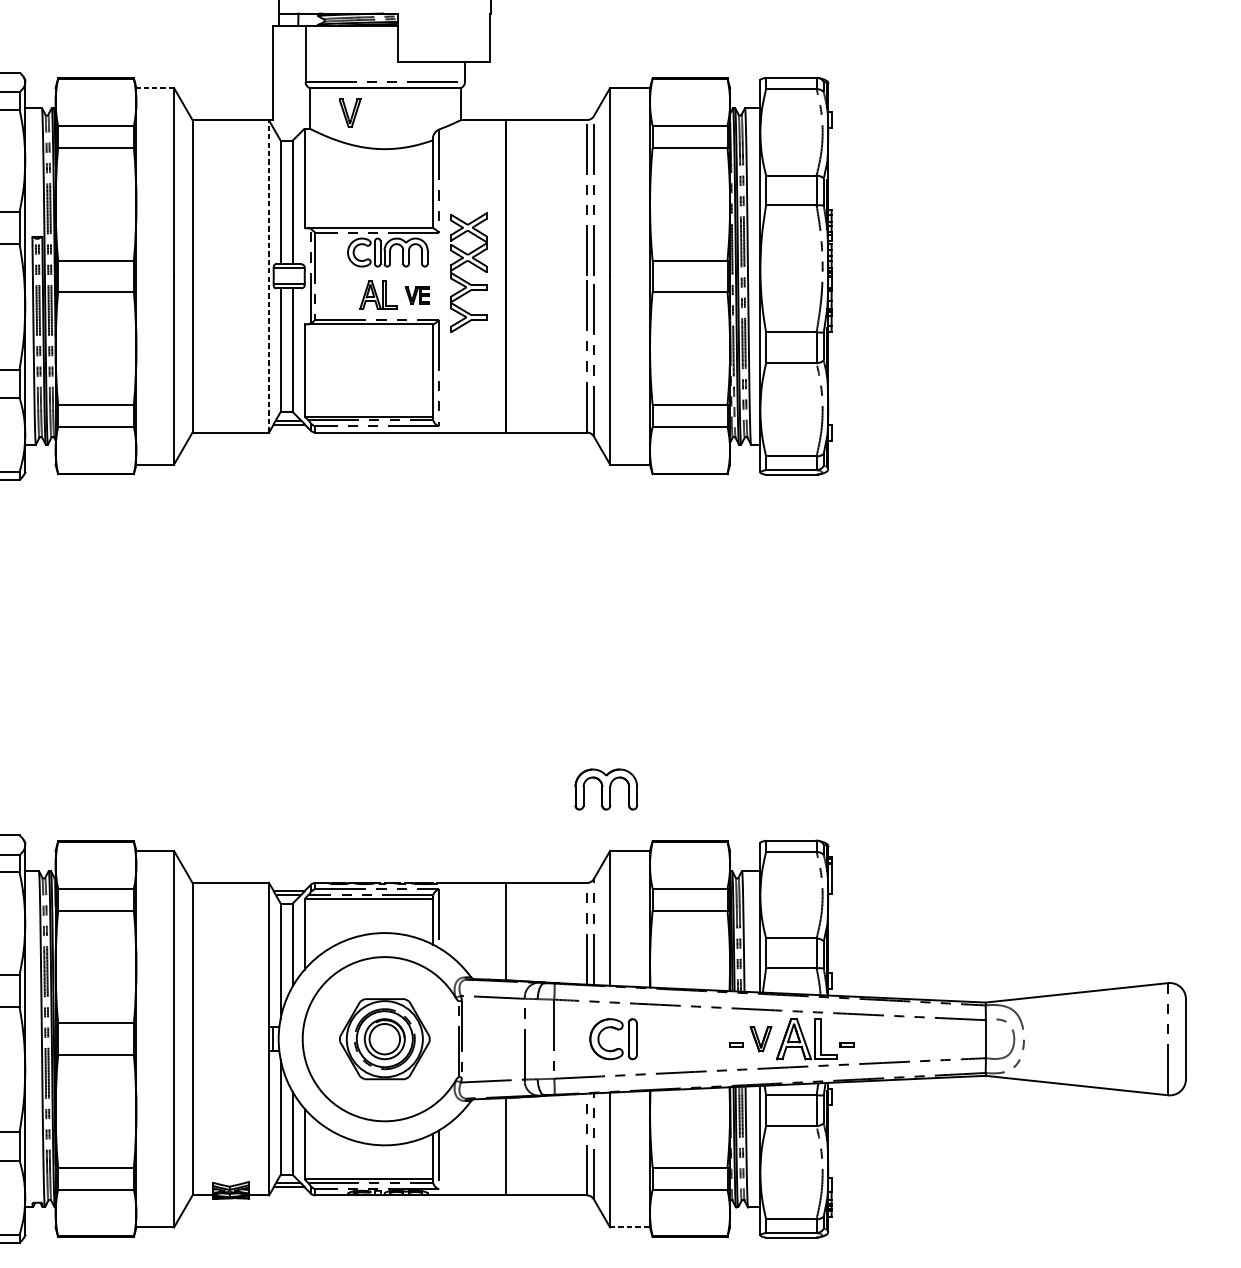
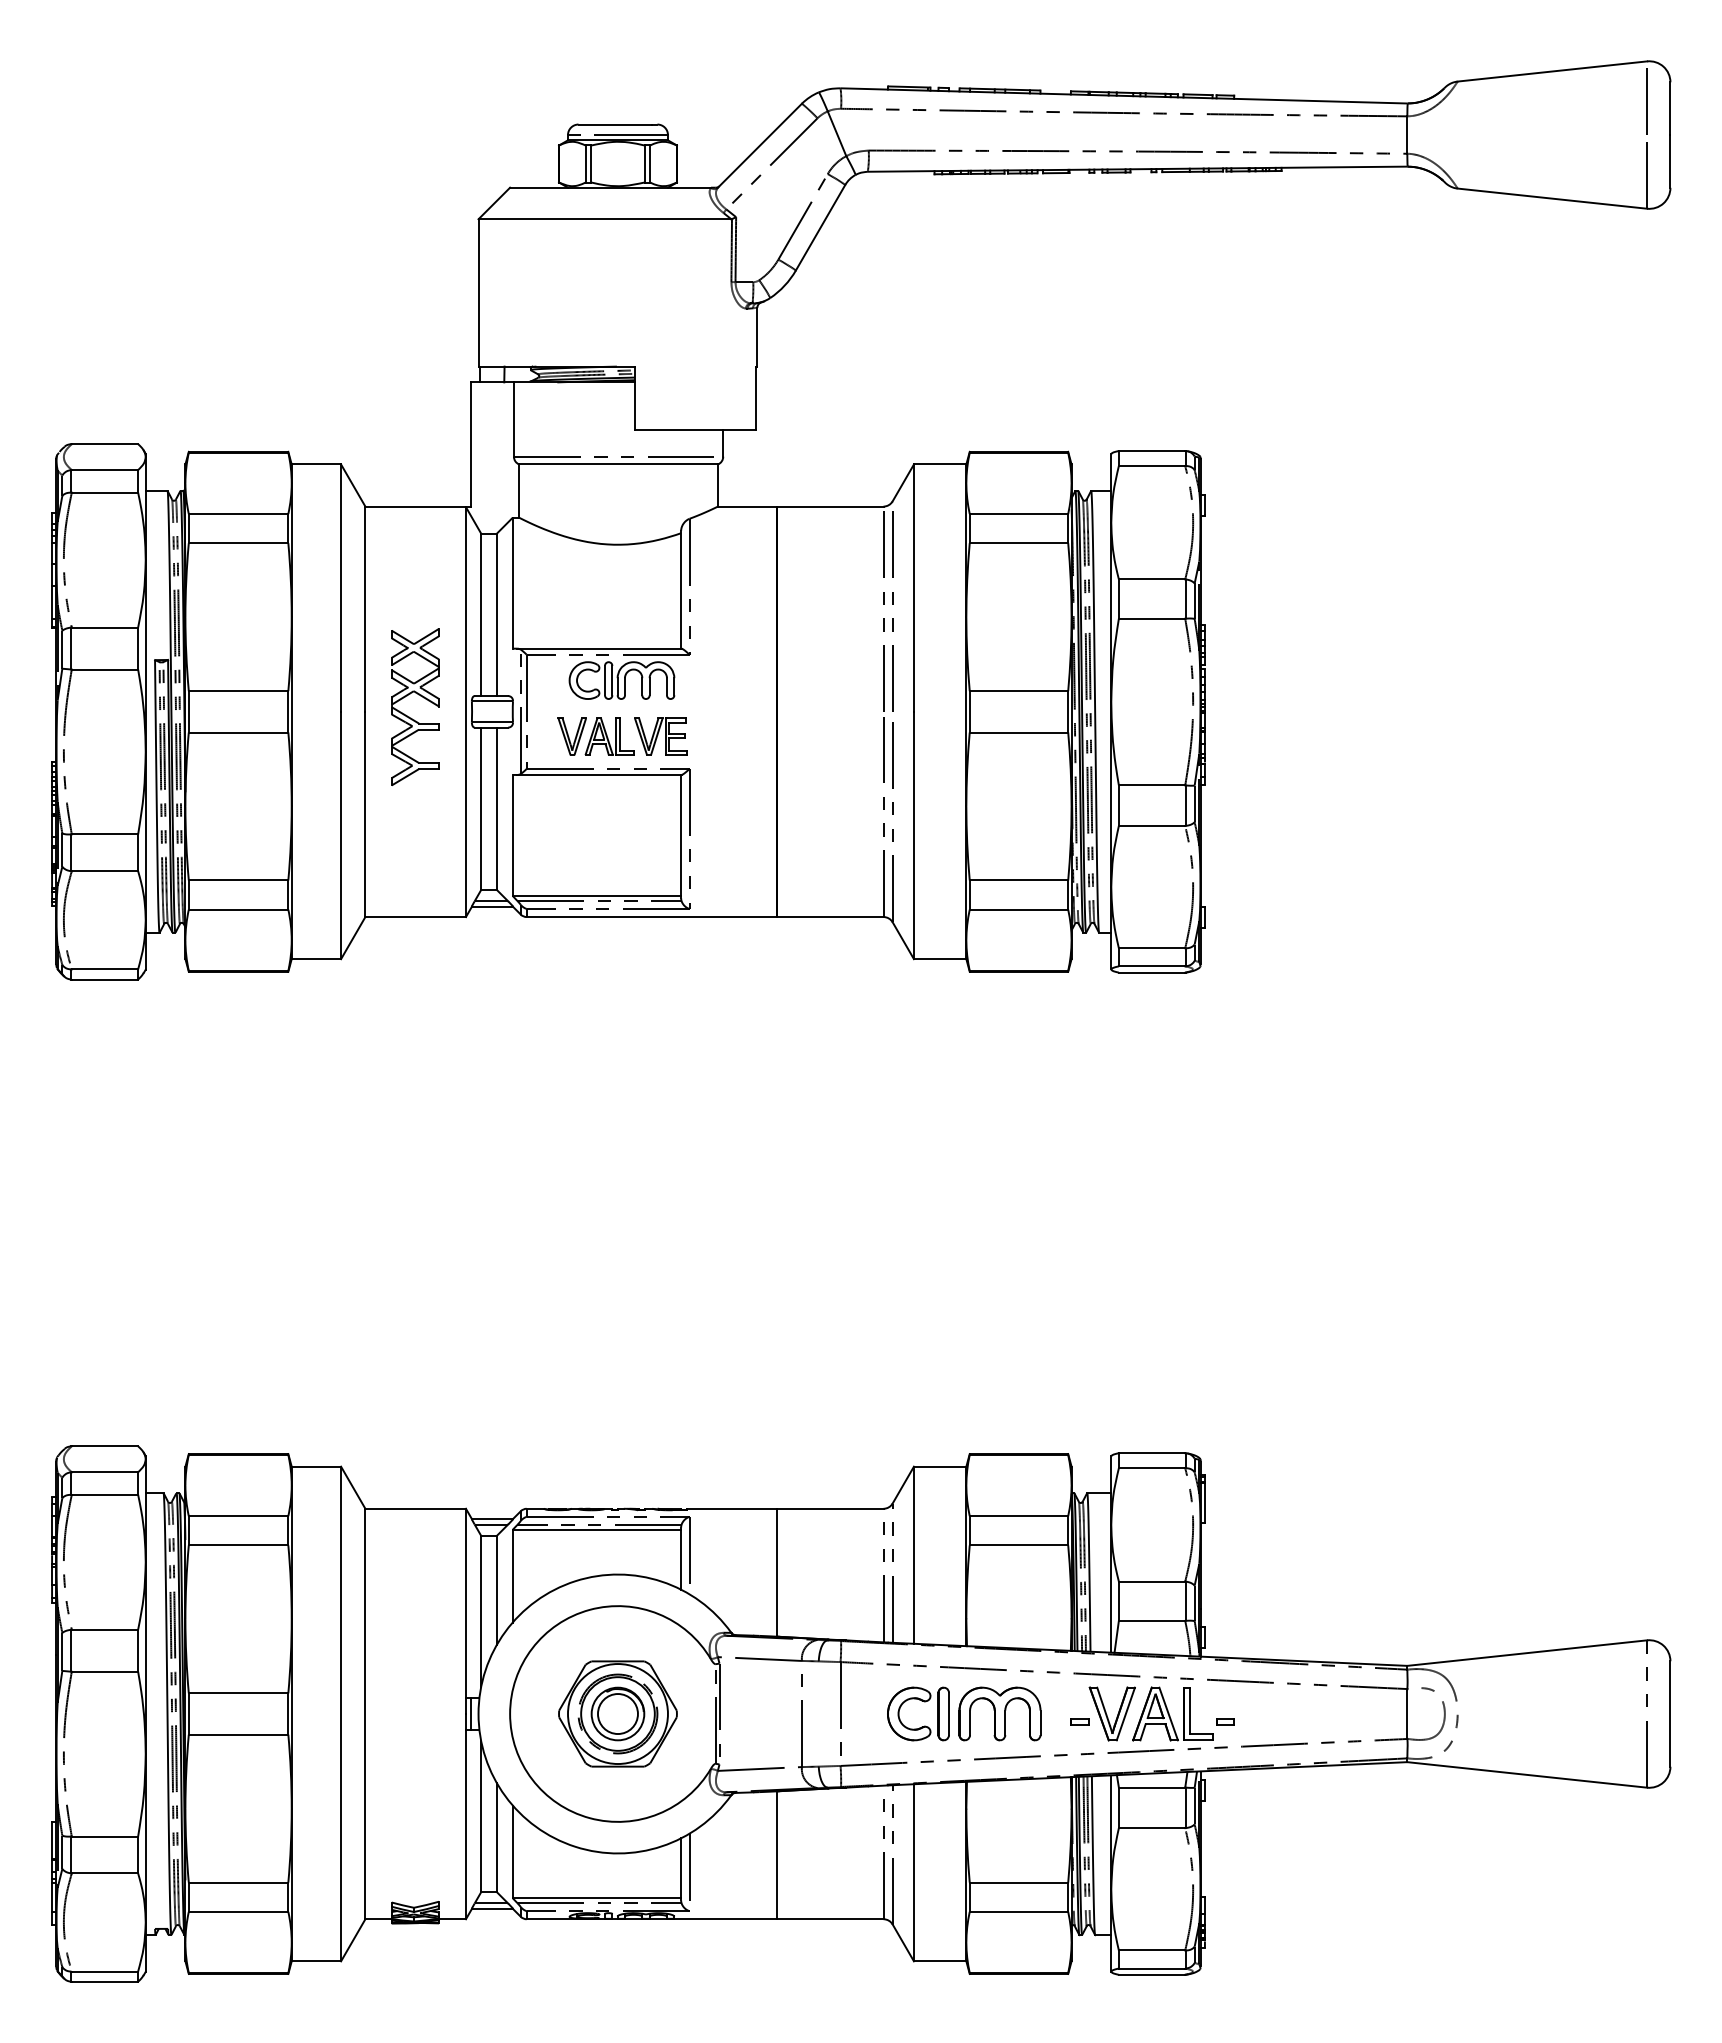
line: (155, 88) -> (316, 464), dashed -> solid
part: (349, 113) -> (571, 736), moved
part: (472, 264) -> (420, 696), moved
line: (268, 276) -> (465, 712), dashed -> solid
part: (417, 295) -> (660, 736), size x1.67
part: (605, 789) -> (999, 1713), moved
part: (760, 1038) -> (1111, 1713), size x1.67
line: (630, 1227) -> (940, 1961), dashed -> solid

